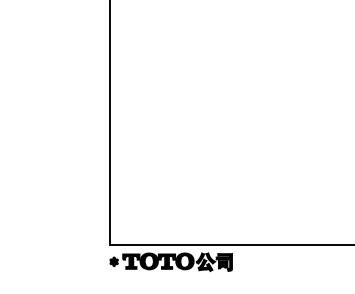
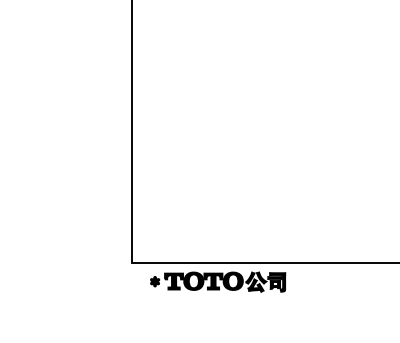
part: (171, 261) -> (218, 281), moved

